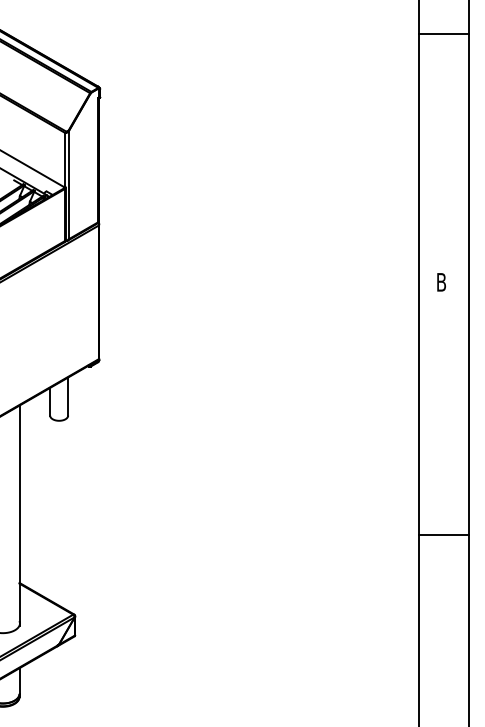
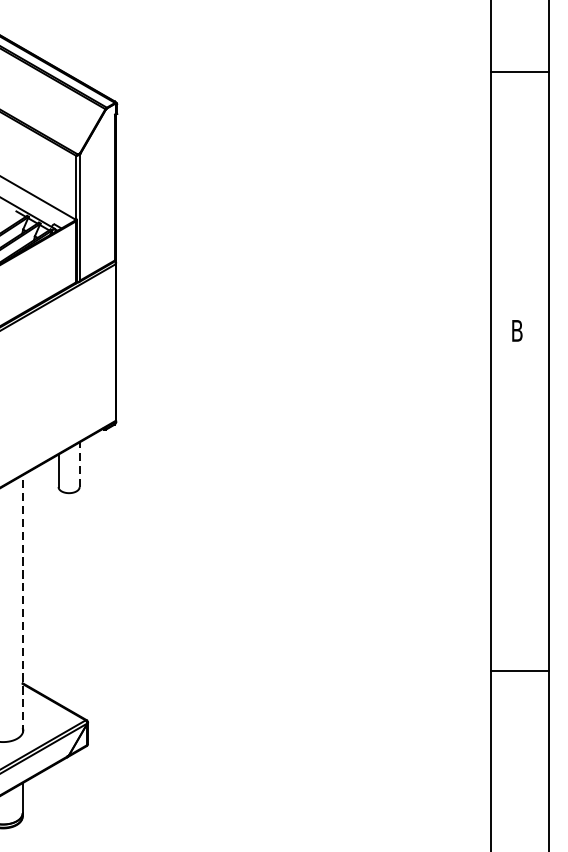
line: (443, 34) -> (519, 72), moved
line: (68, 396) -> (80, 464), solid -> dashed
line: (19, 515) -> (22, 604), solid -> dashed
line: (443, 535) -> (519, 670), moved

